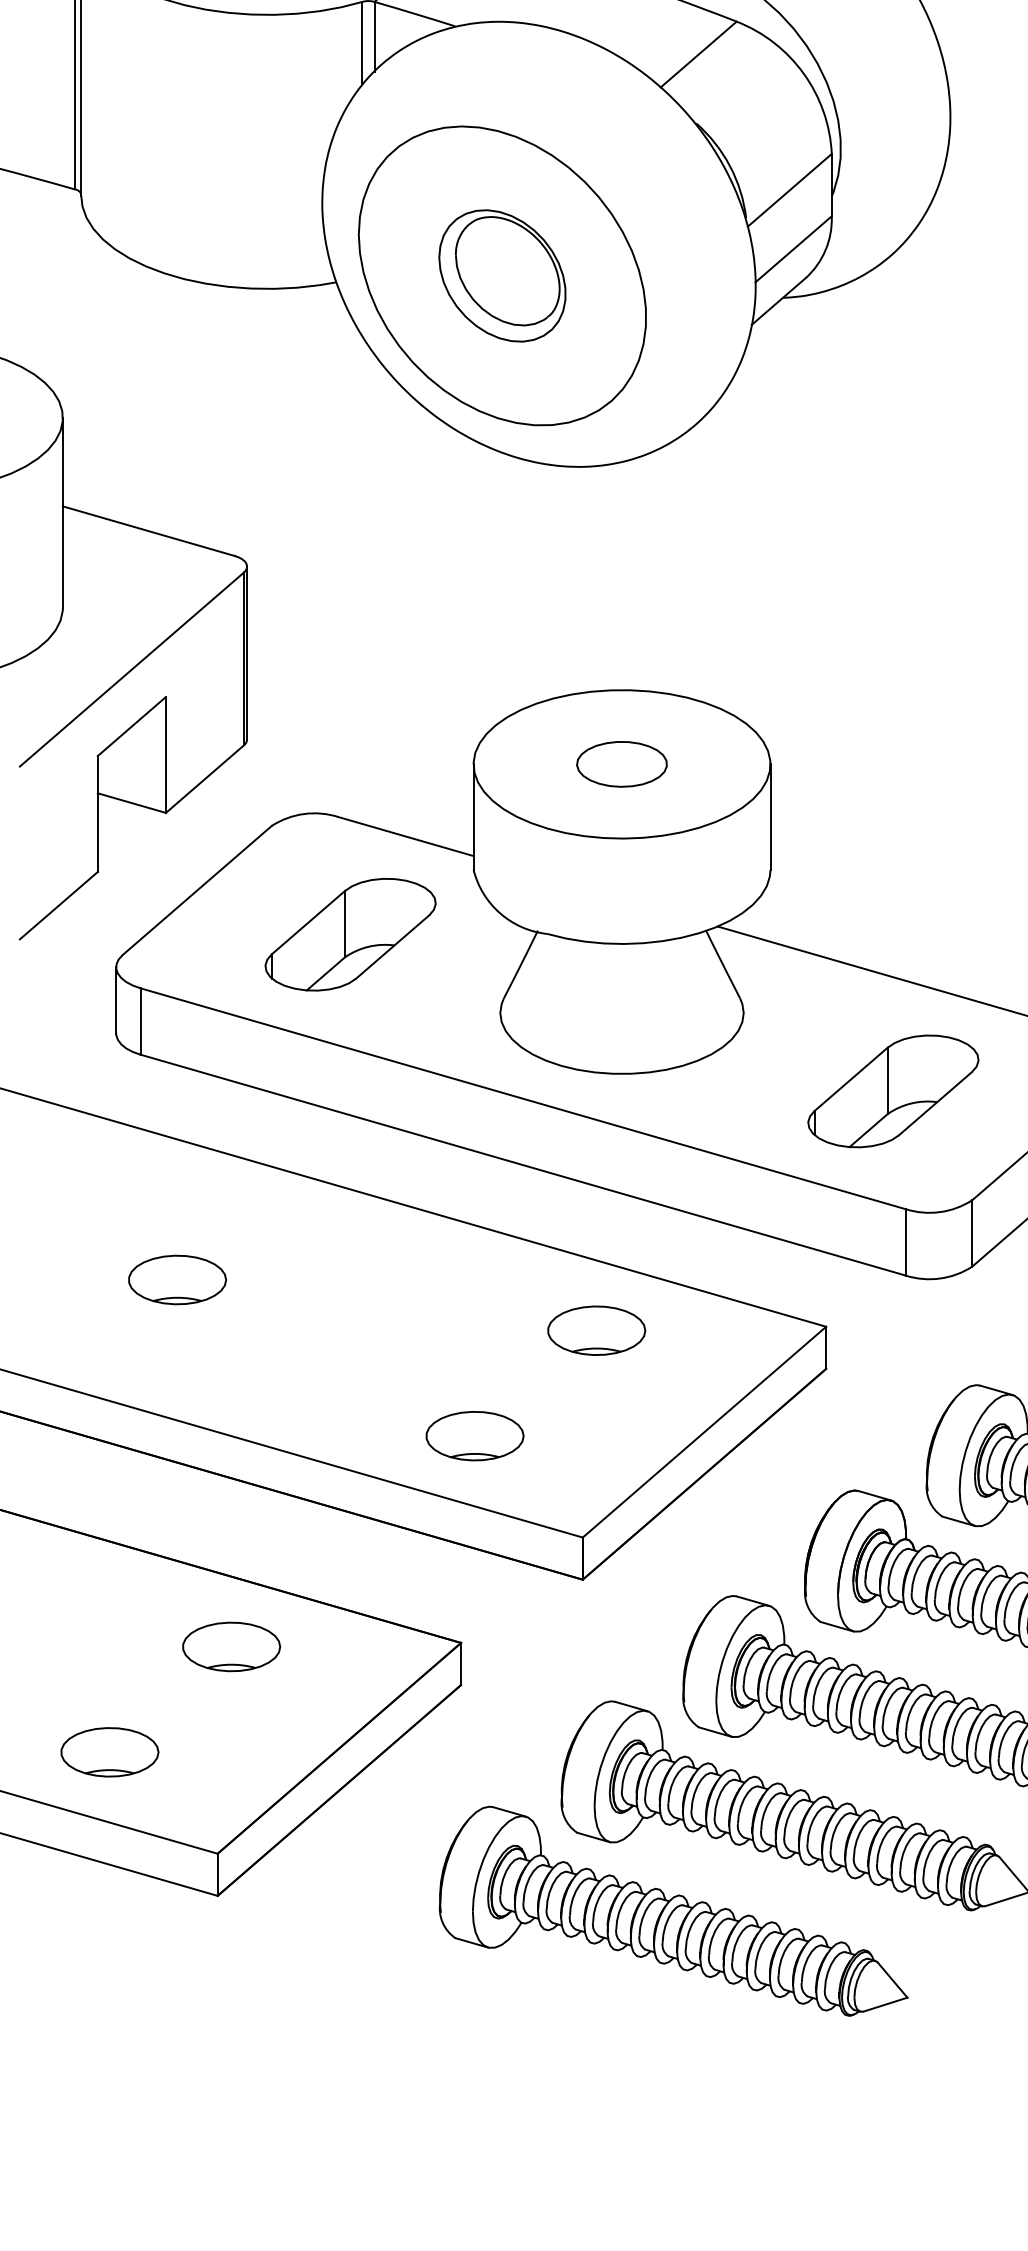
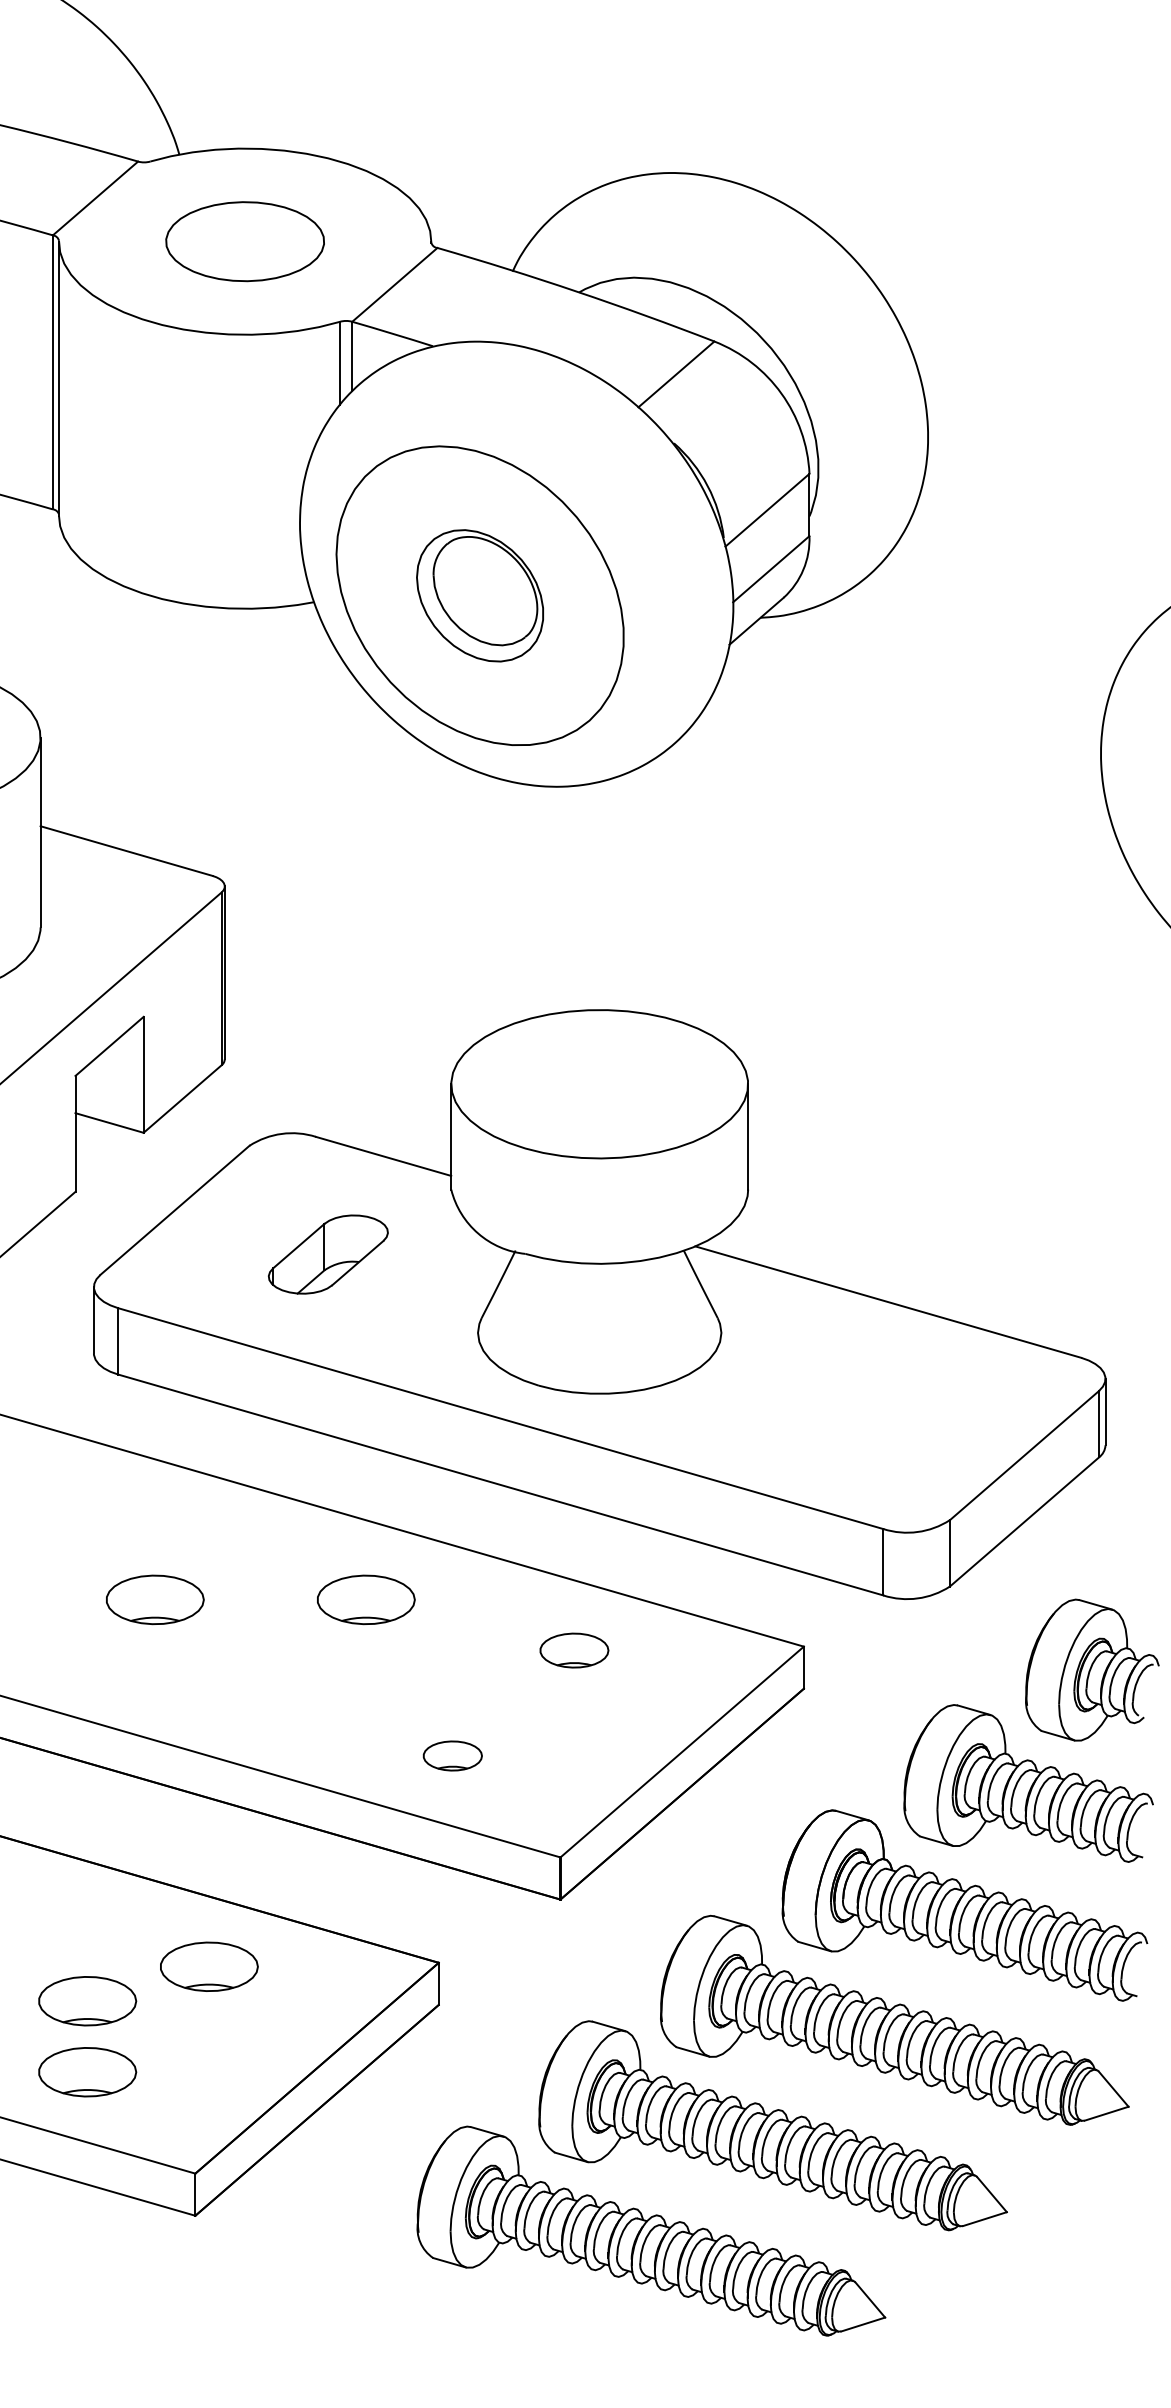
part: (621, 764) -> (599, 1084), removed
part: (350, 934) -> (328, 1254), size x0.7
part: (893, 1091) -> (871, 1411), removed
part: (388, 1279) -> (366, 1599), added
part: (596, 1330) -> (574, 1650), size x0.7
part: (474, 1435) -> (452, 1755), size x0.6
part: (109, 1681) -> (87, 2001), added

